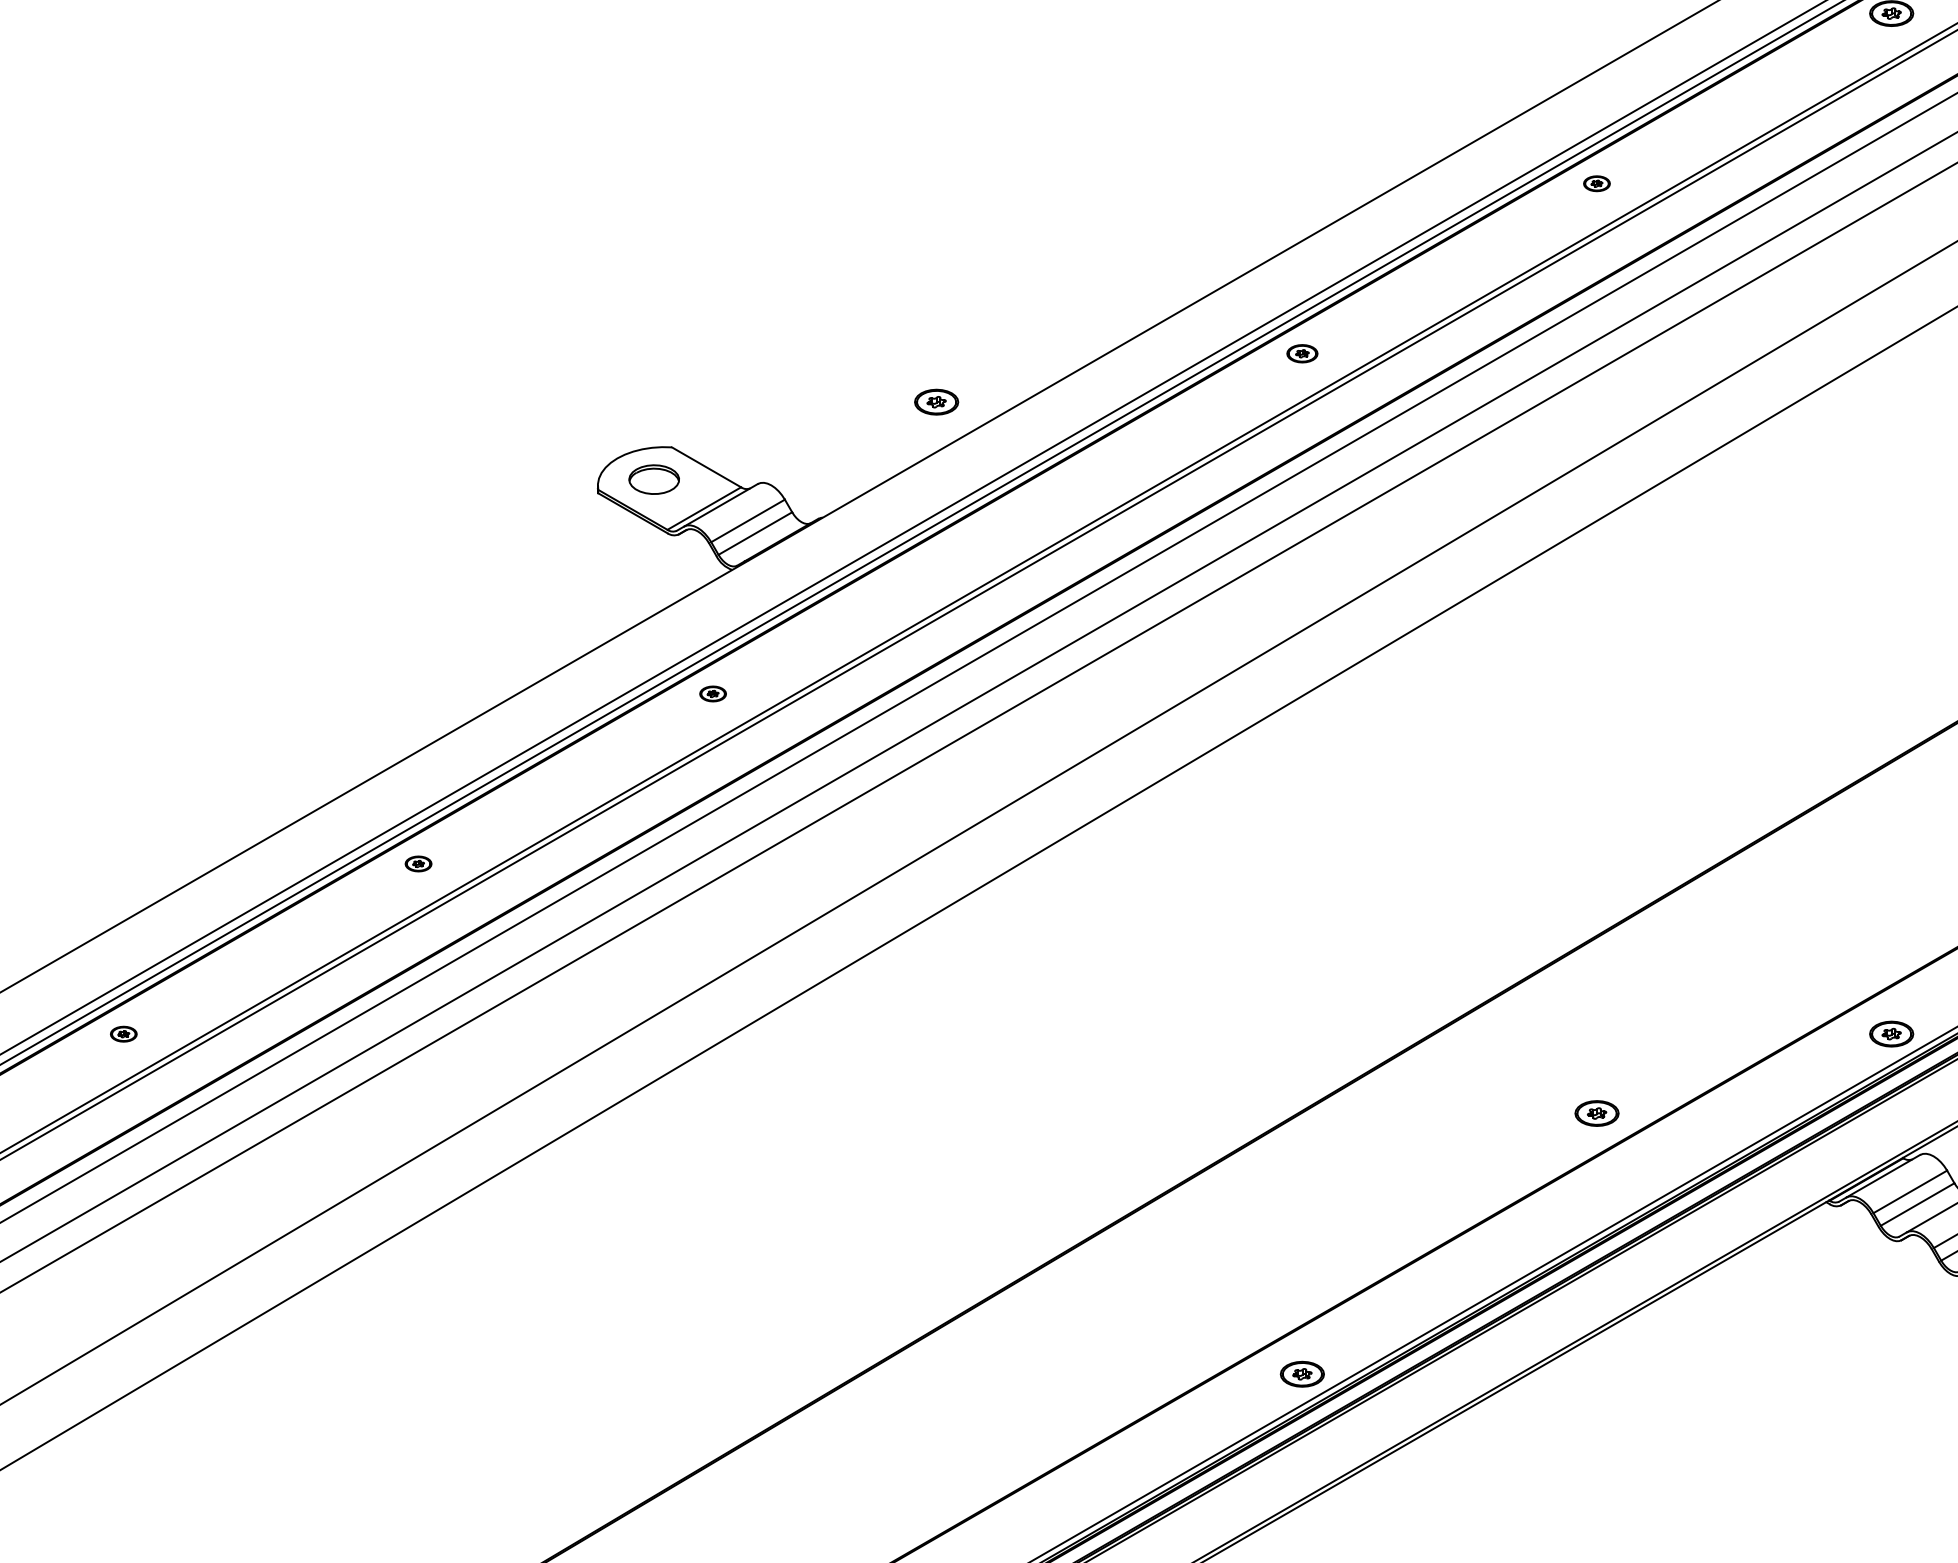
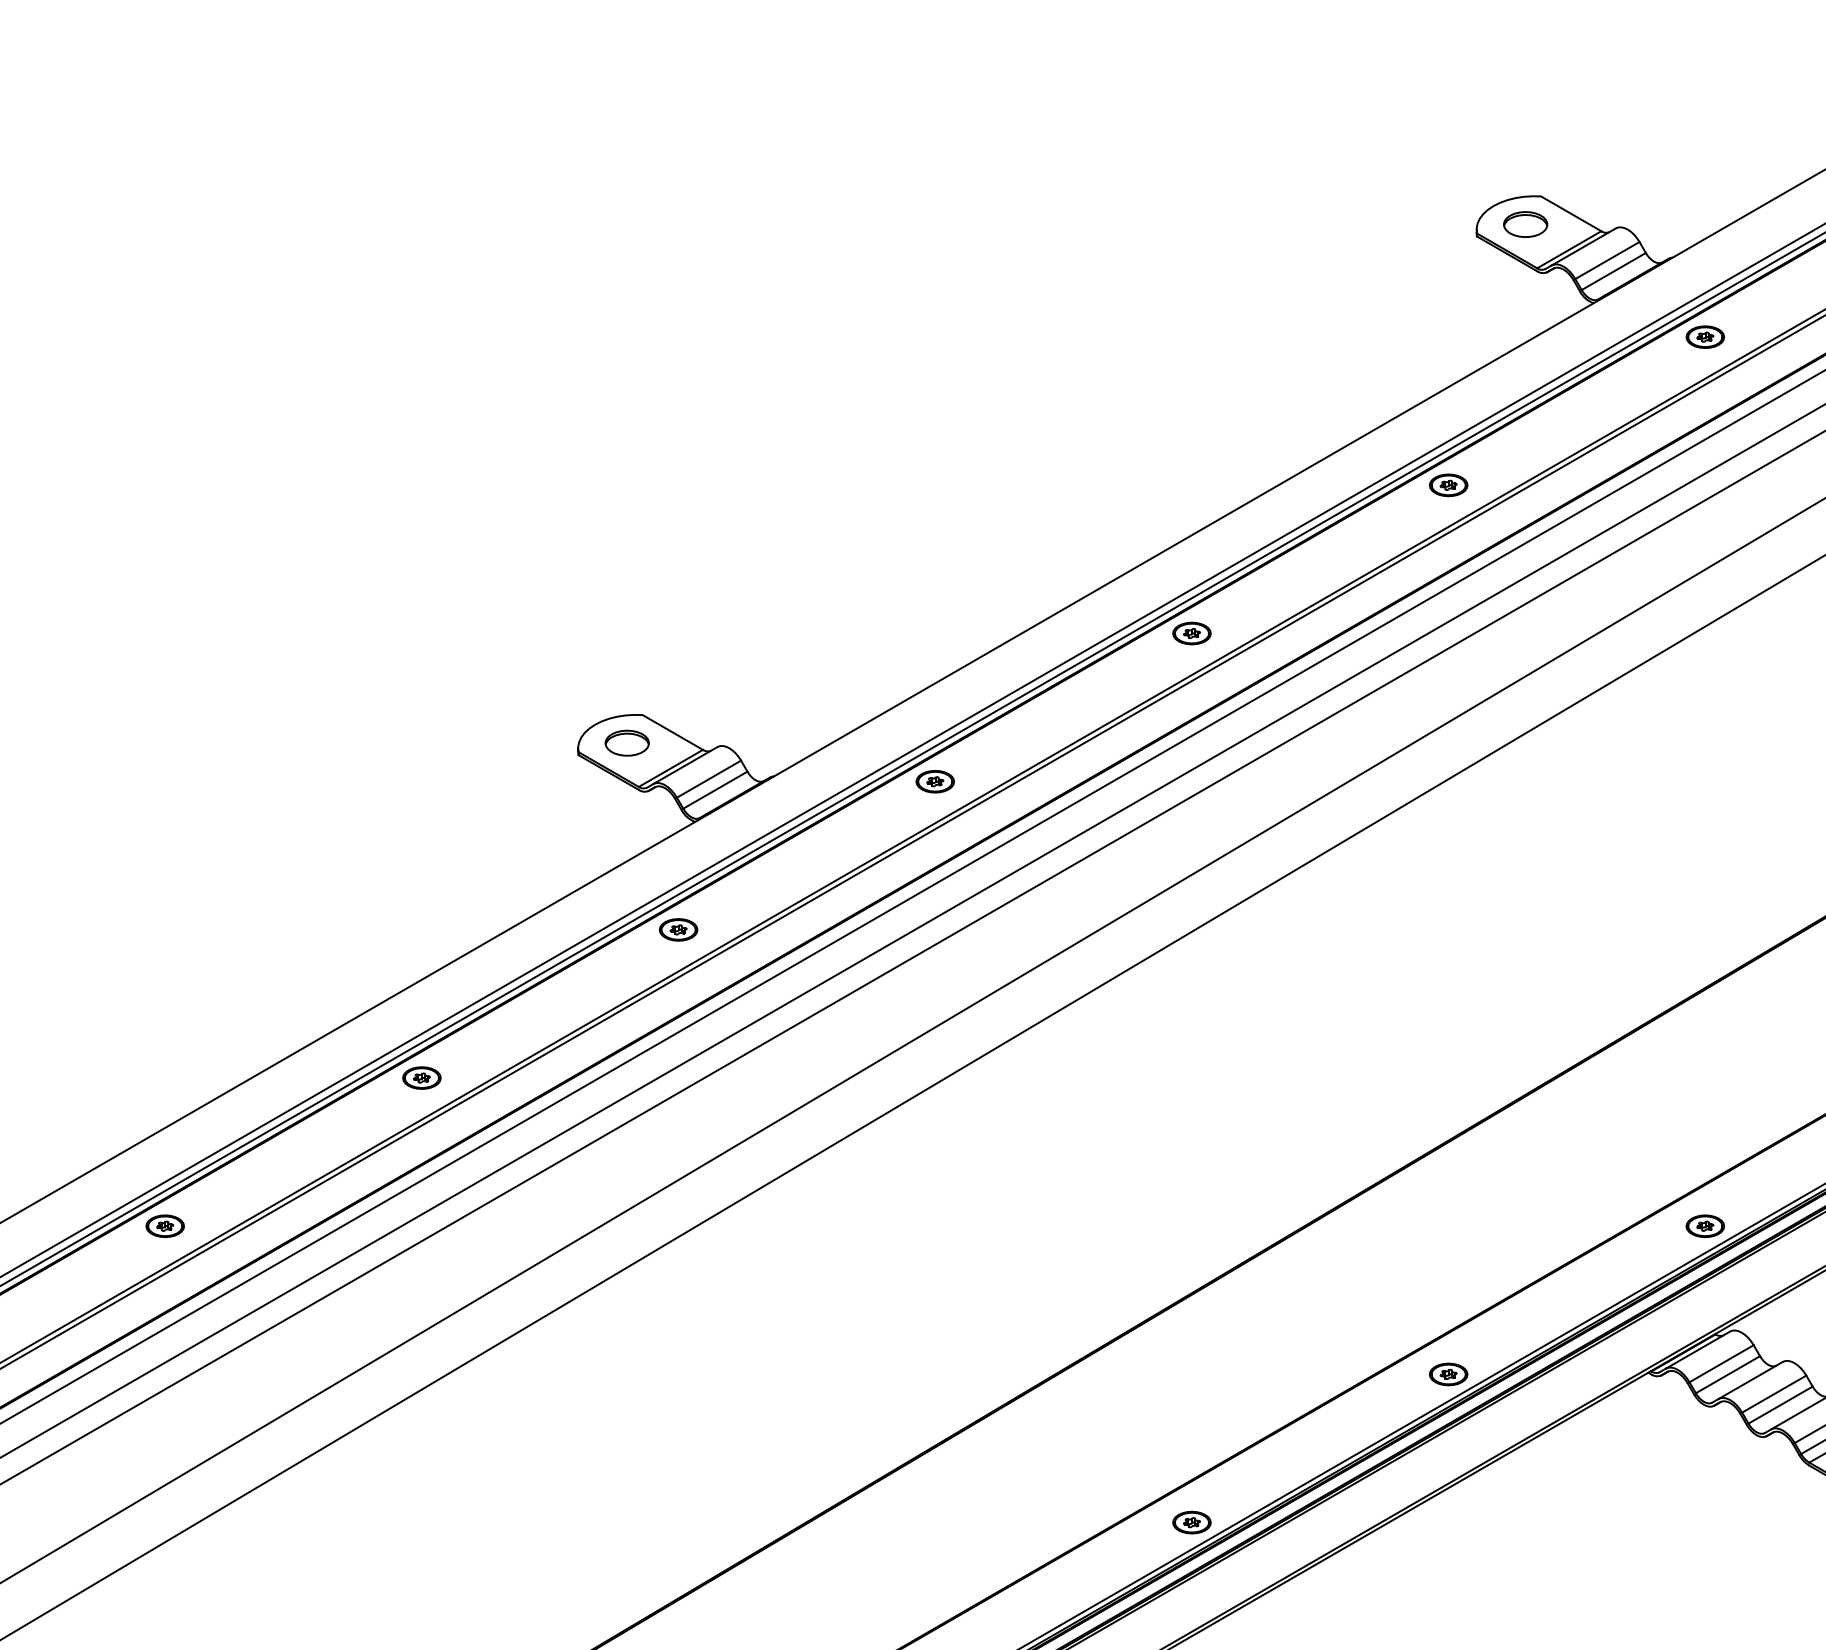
part: (1596, 183) -> (1448, 485), size x1.67
part: (1301, 353) -> (1191, 633), size x1.43
part: (935, 401) -> (934, 781), moved
part: (713, 693) -> (678, 929), size x1.67
part: (418, 863) -> (421, 1077), size x1.67
part: (123, 1034) -> (164, 1226), size x1.67
part: (1596, 1113) -> (1448, 1374), moved

